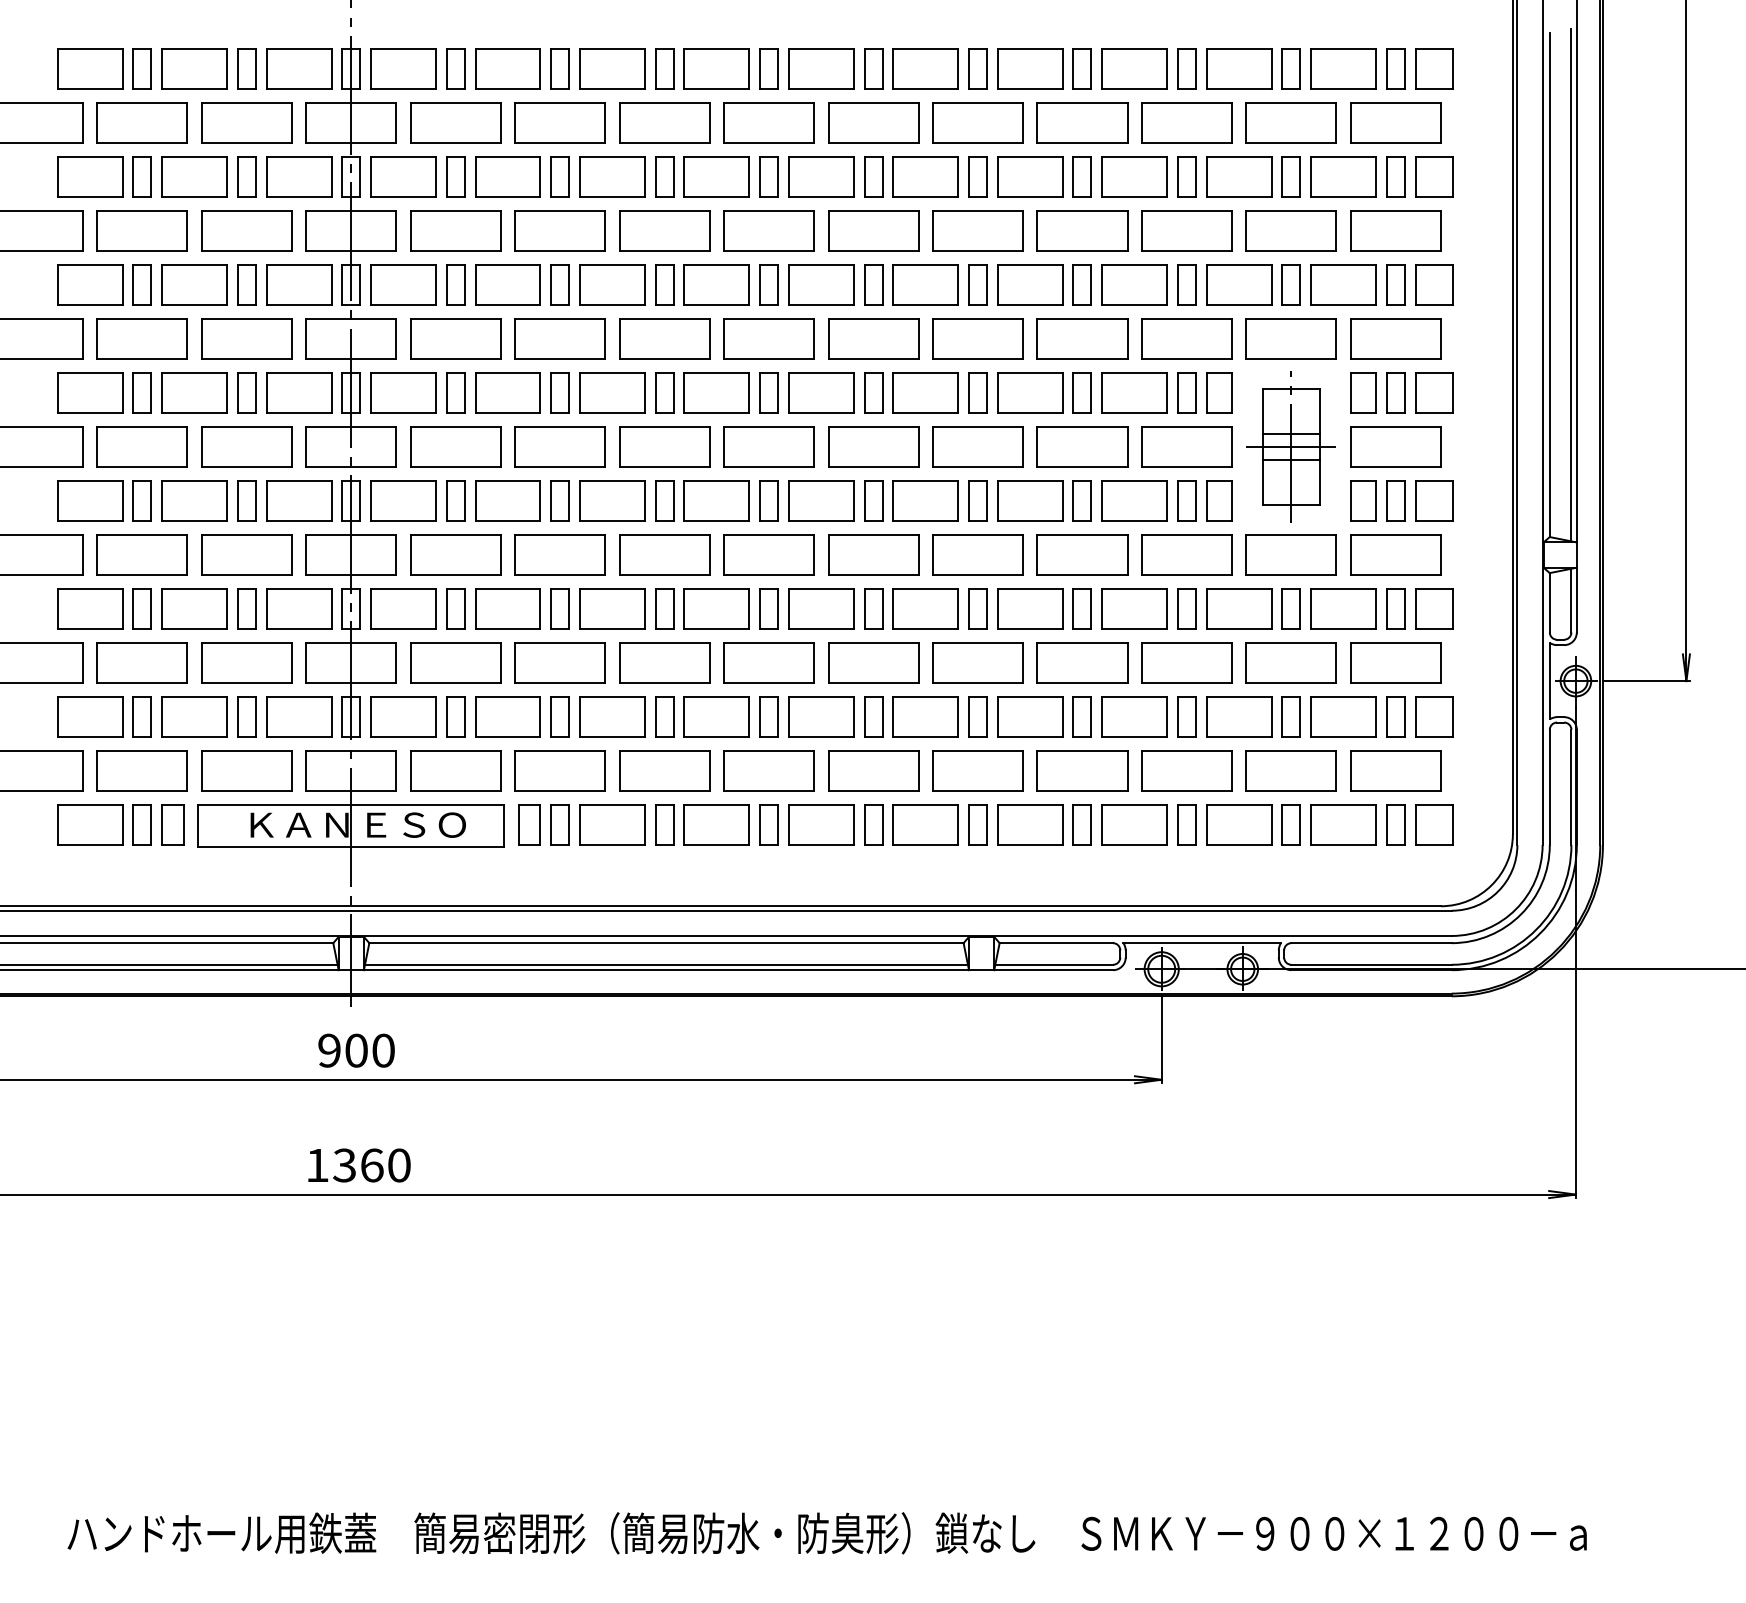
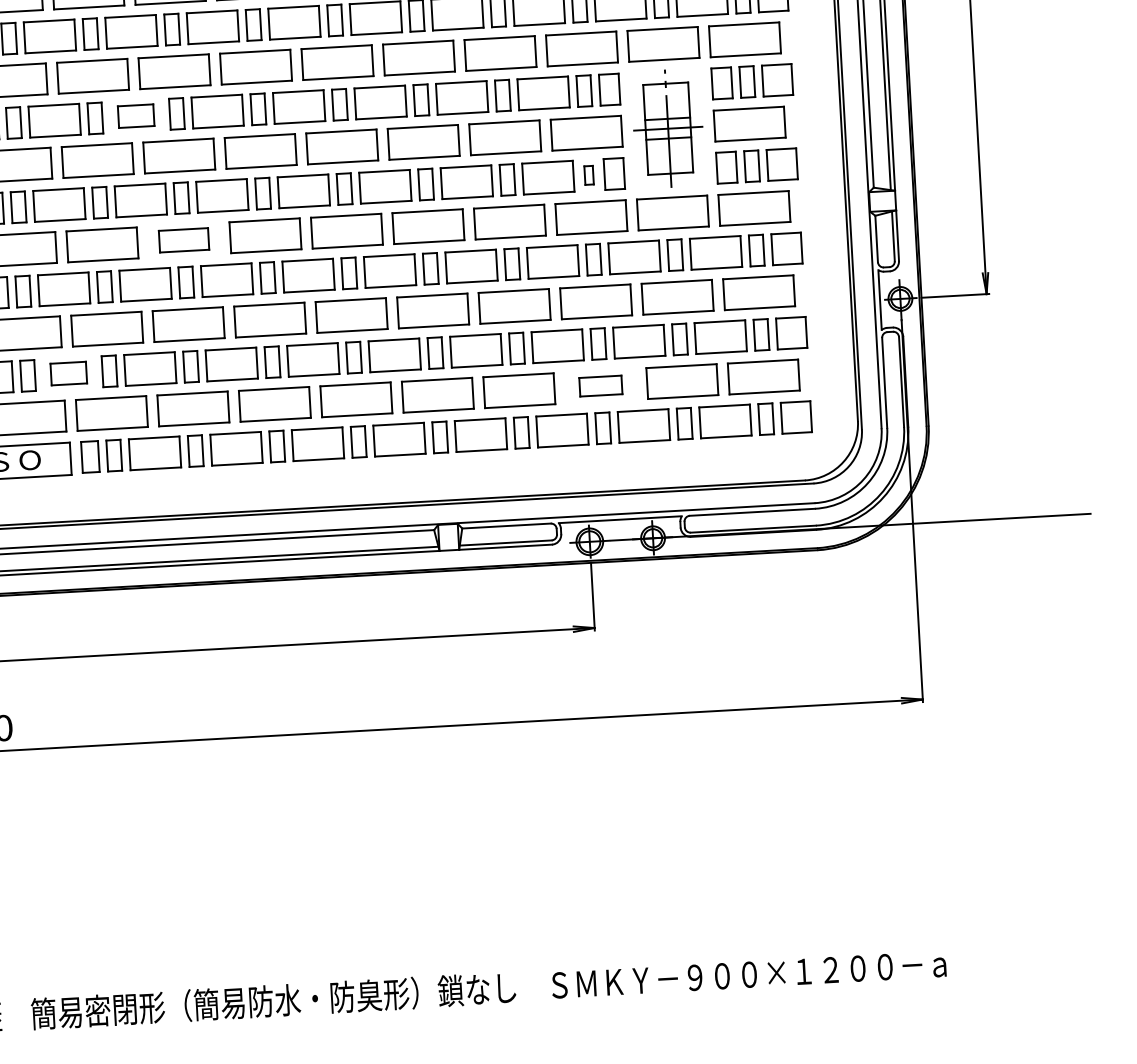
part: (612, 392) -> (136, 115), size x0.7
part: (1186, 500) -> (588, 175), size x0.6
part: (664, 554) -> (183, 239), size x0.7
part: (507, 716) -> (68, 373), size x0.7
part: (1186, 770) -> (600, 385), size x0.6

